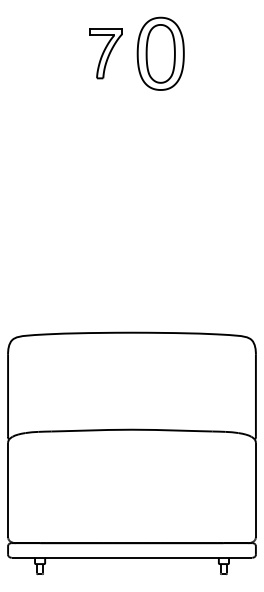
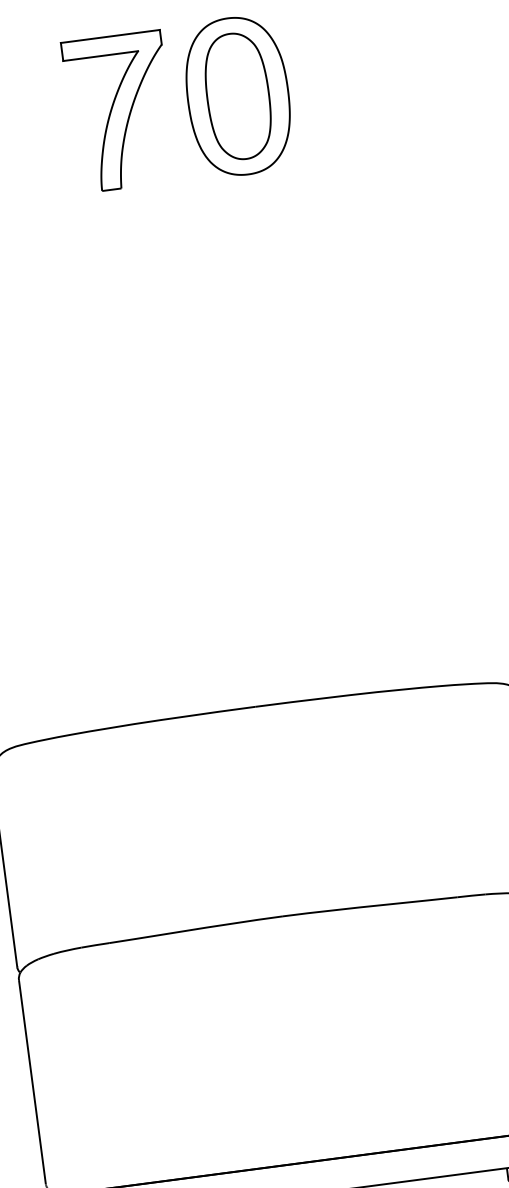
part: (105, 53) -> (118, 111), size x1.43

